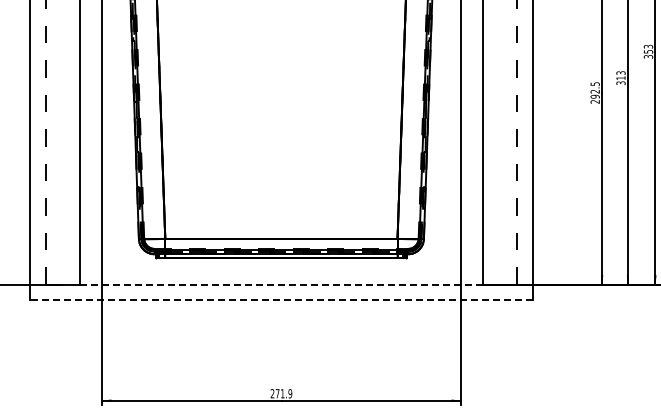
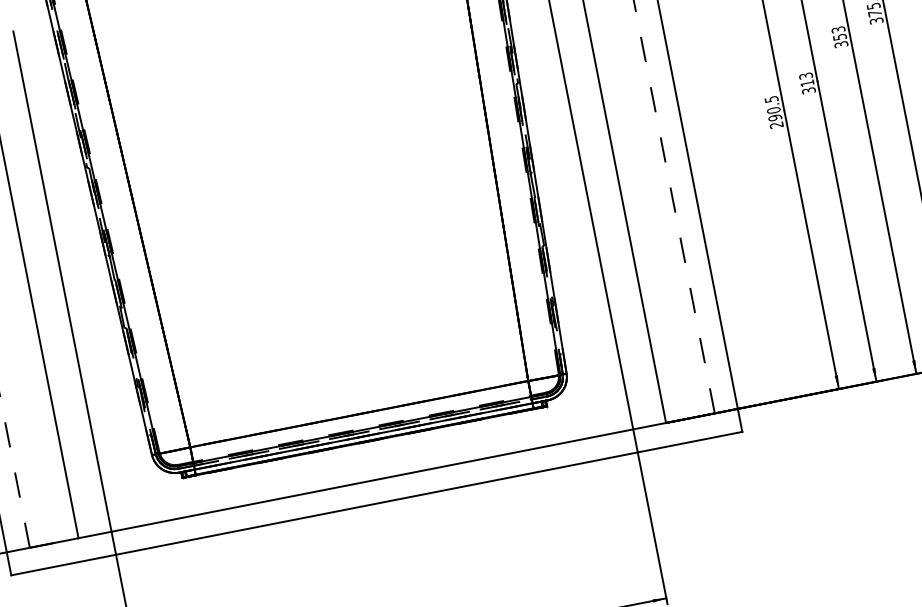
text: (594, 91) -> (772, 110), 292.5 -> 290.5
line: (281, 284) -> (372, 480), dashed -> solid
line: (280, 300) -> (375, 504), dashed -> solid

